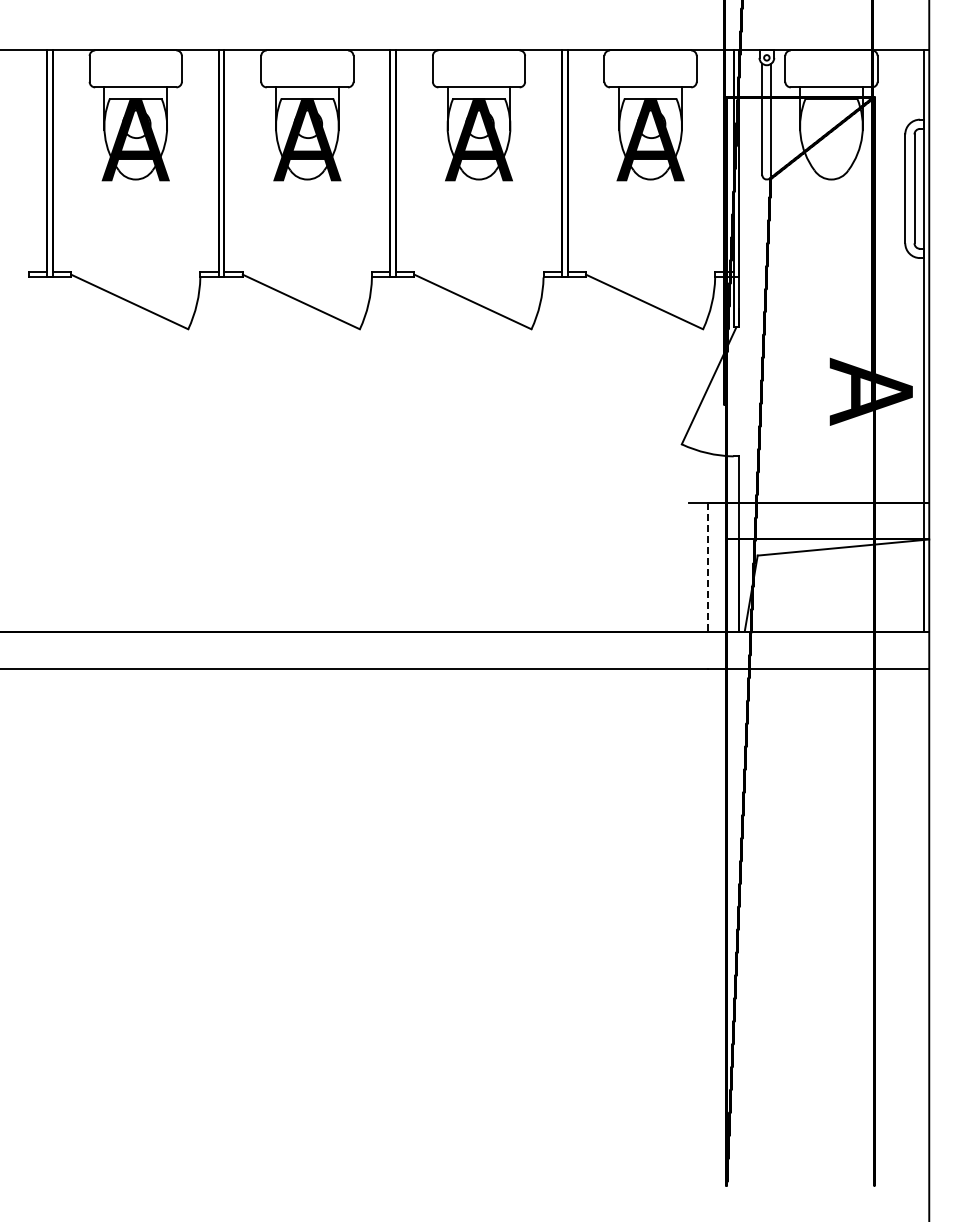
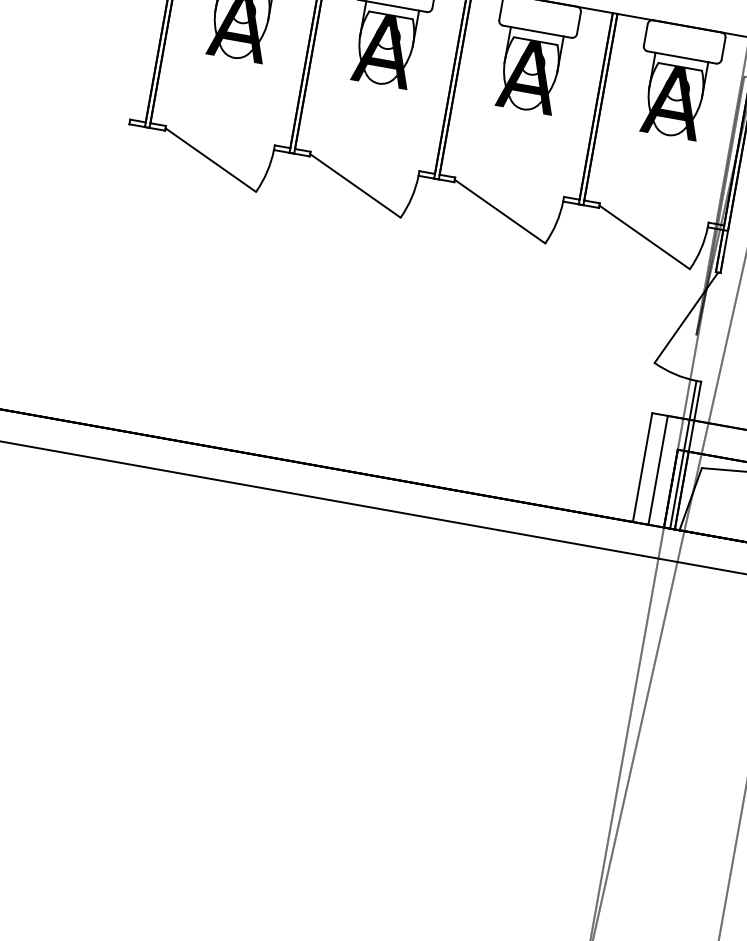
line: (733, 543) -> (683, 454), added
line: (689, 566) -> (642, 467), added
line: (707, 567) -> (657, 470), dashed -> solid

